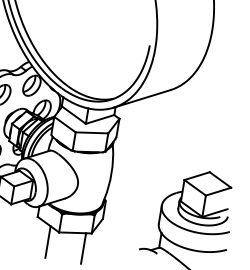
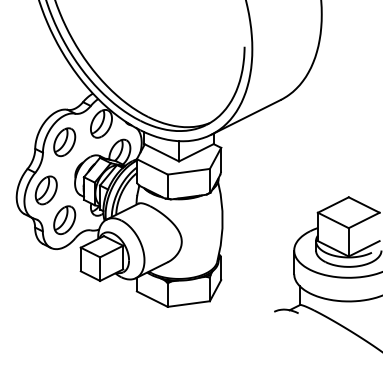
line: (48, 241) -> (155, 321), removed
line: (83, 248) -> (202, 322), removed

